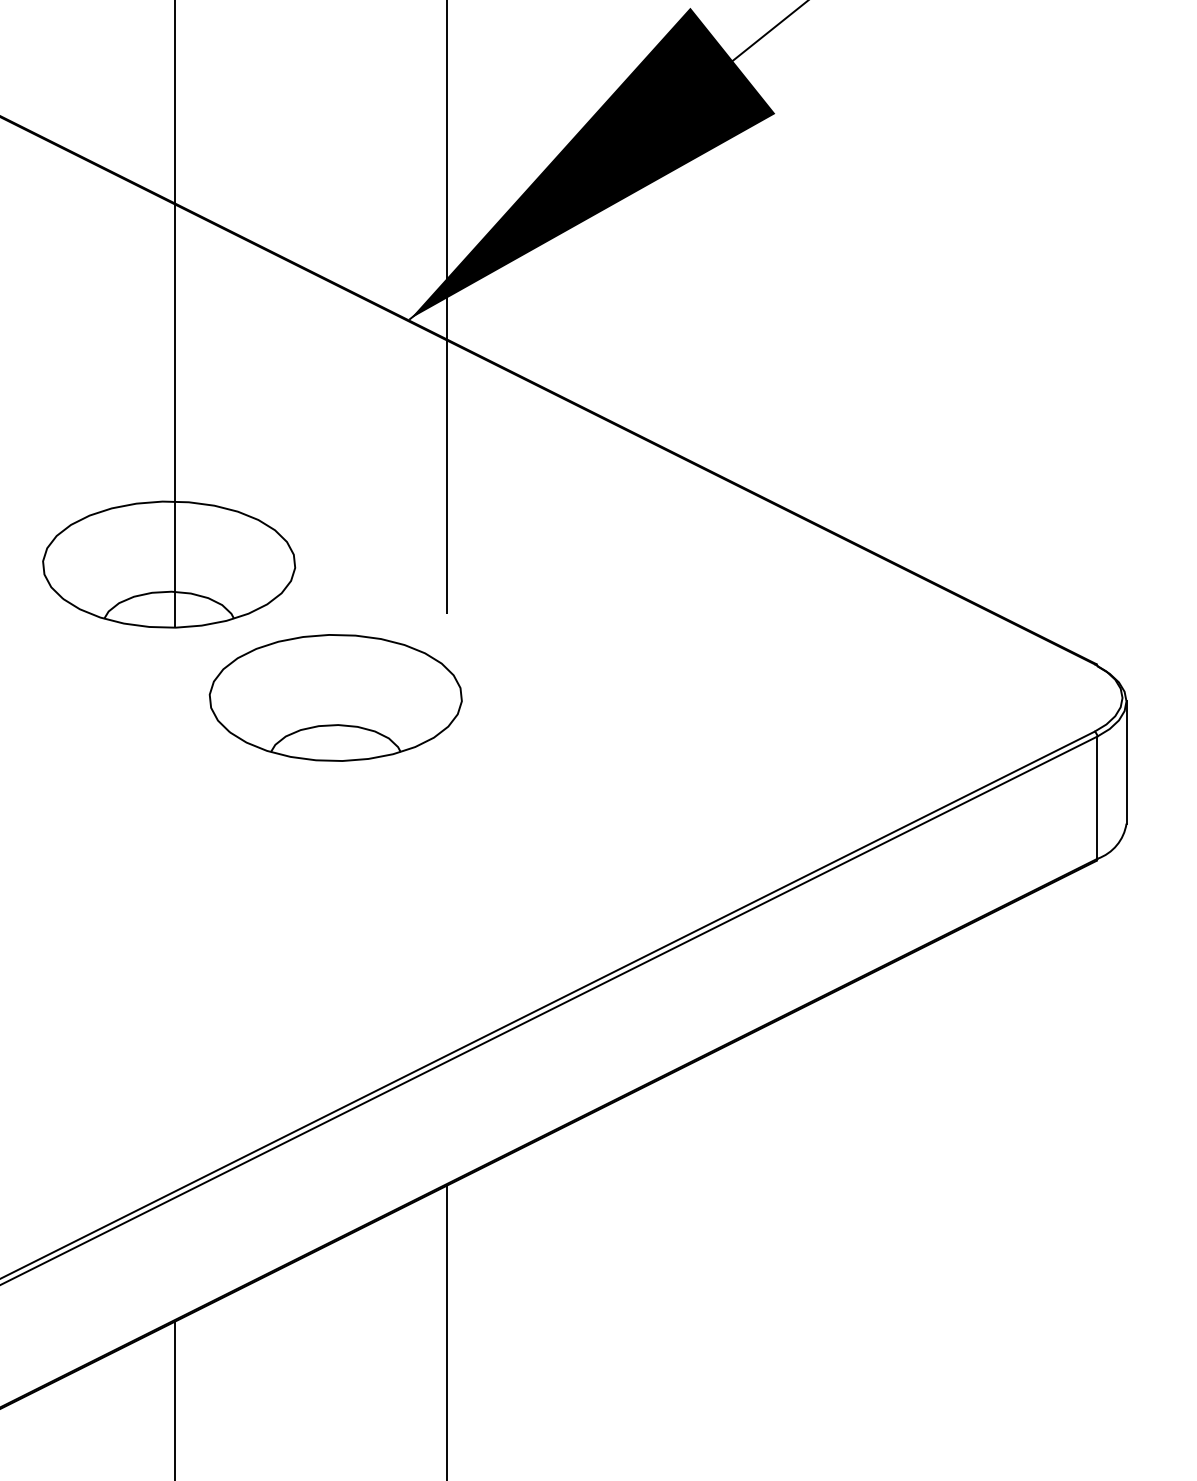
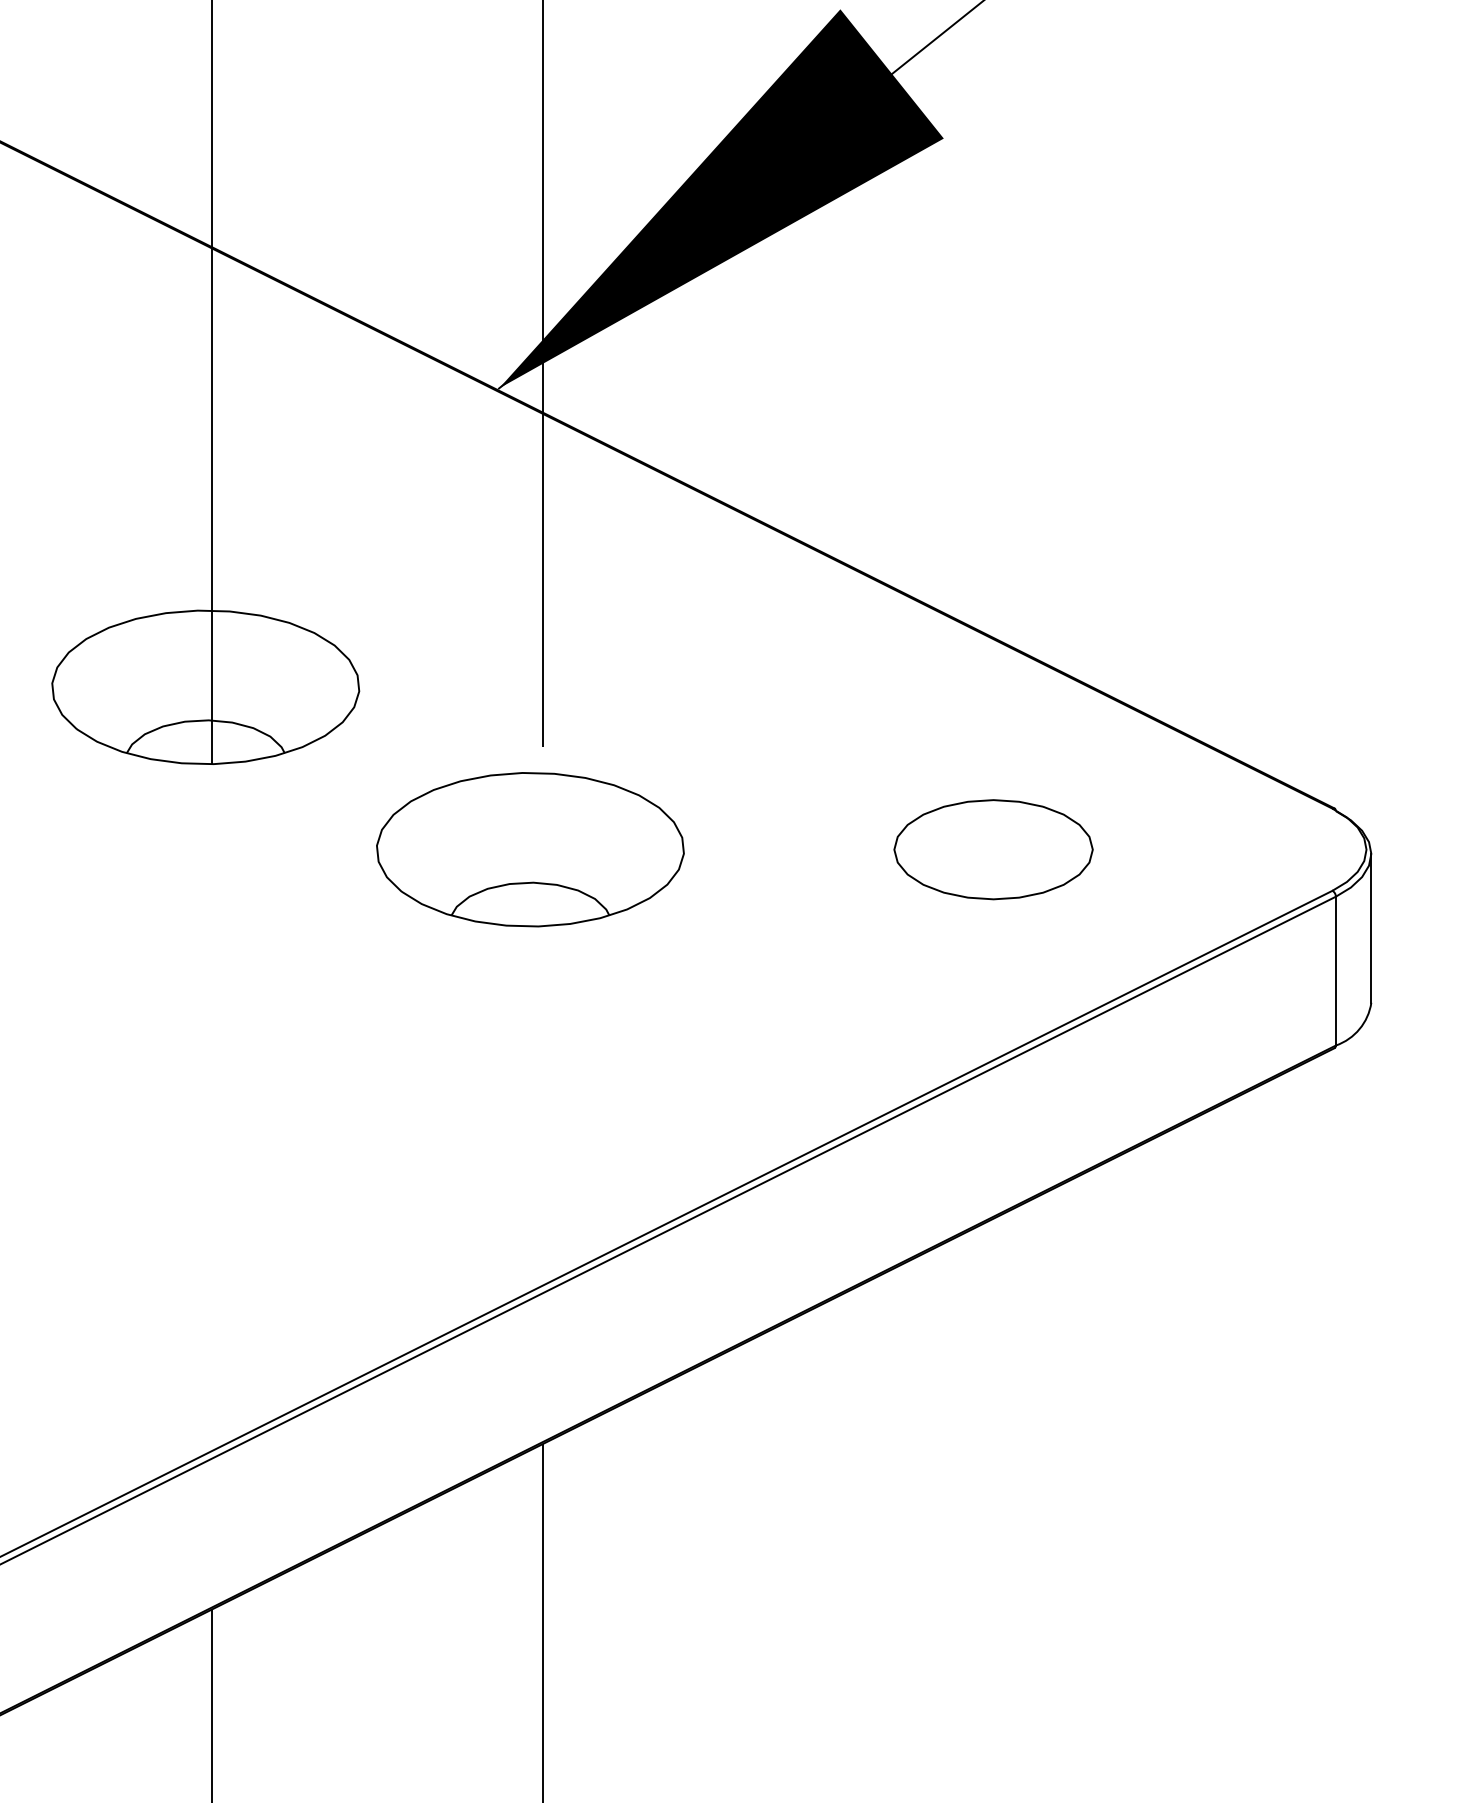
part: (335, 697) -> (530, 849), moved
part: (815, 697) -> (992, 849), added

